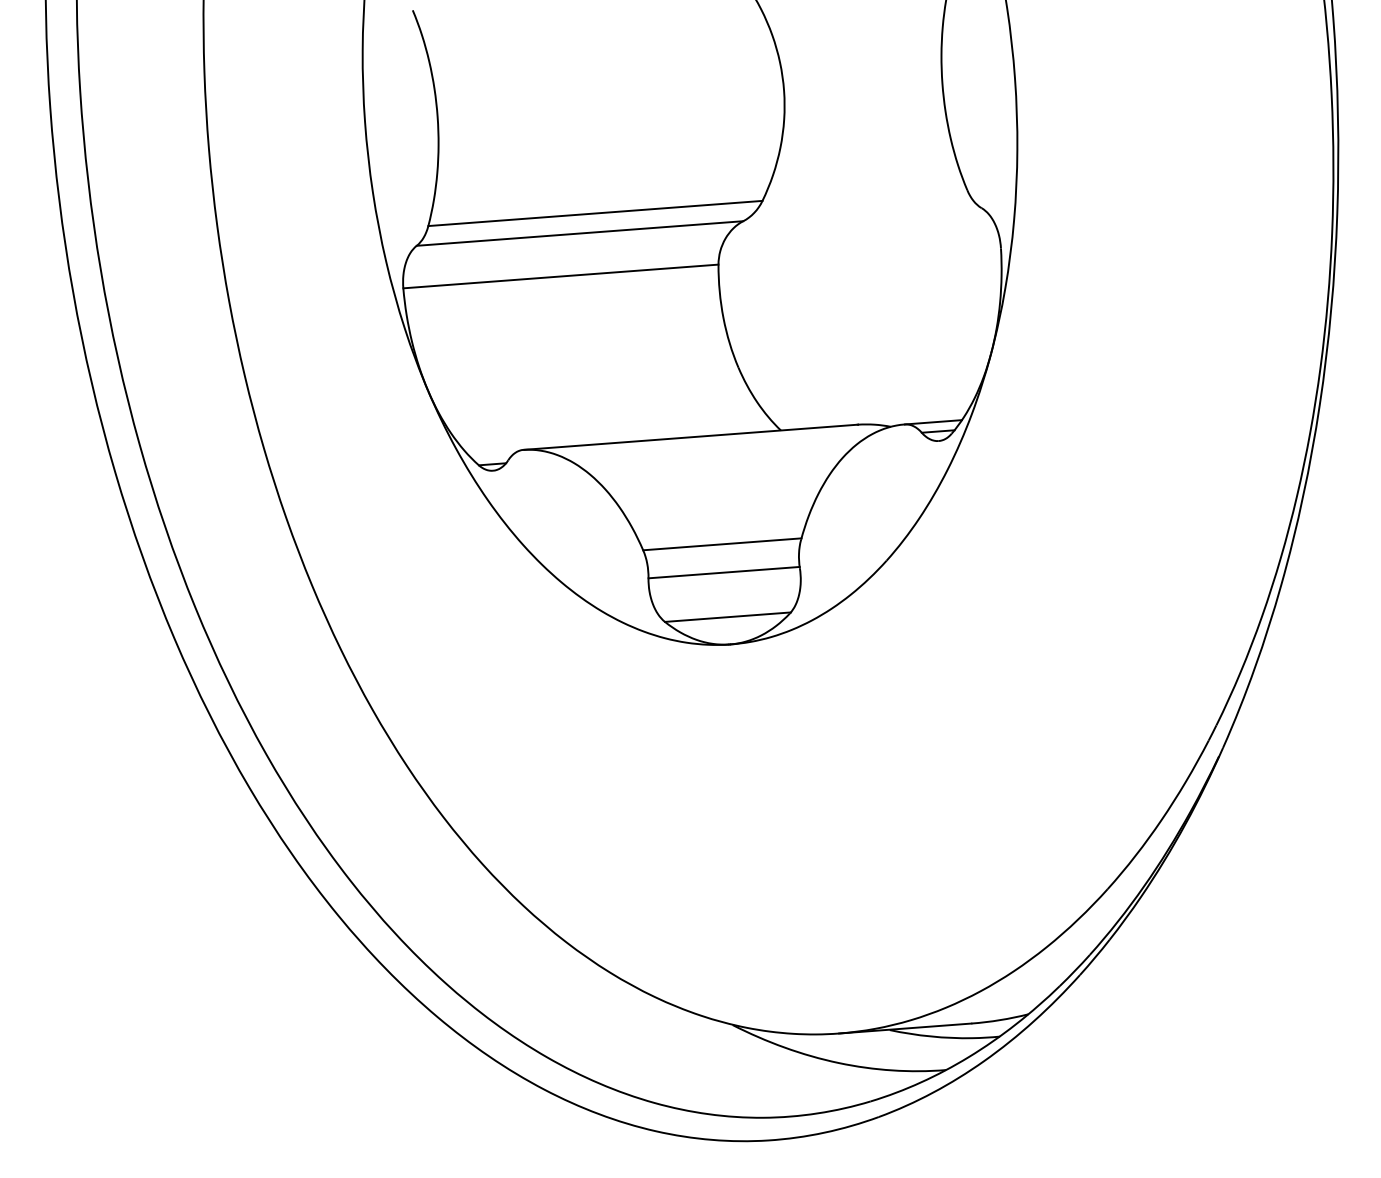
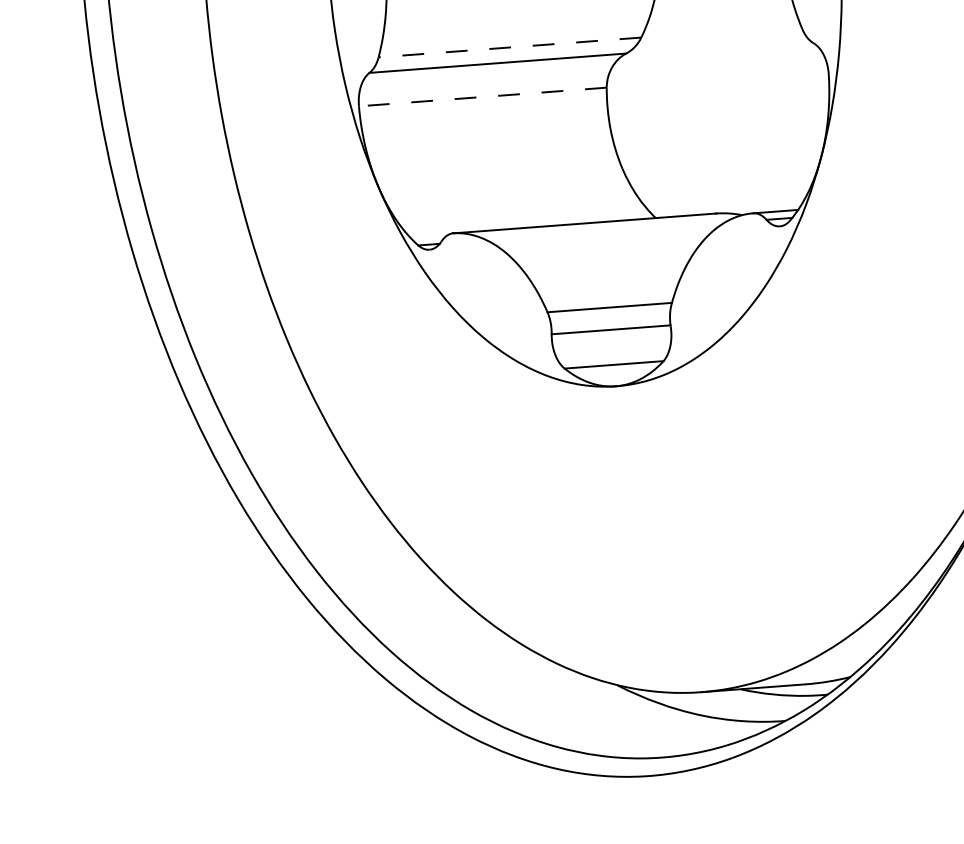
line: (595, 213) -> (510, 47), solid -> dashed
line: (560, 276) -> (482, 97), solid -> dashed

